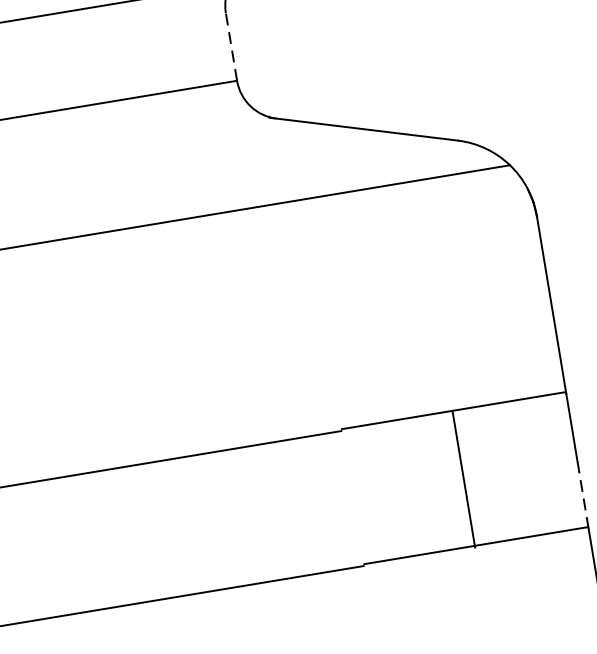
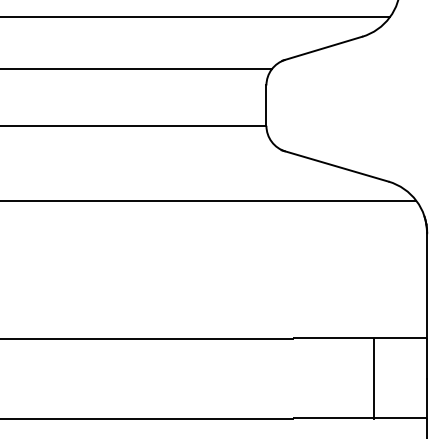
line: (231, 46) -> (266, 105), dashed -> solid
line: (463, 479) -> (373, 378), moved
line: (583, 494) -> (427, 398), dashed -> solid

